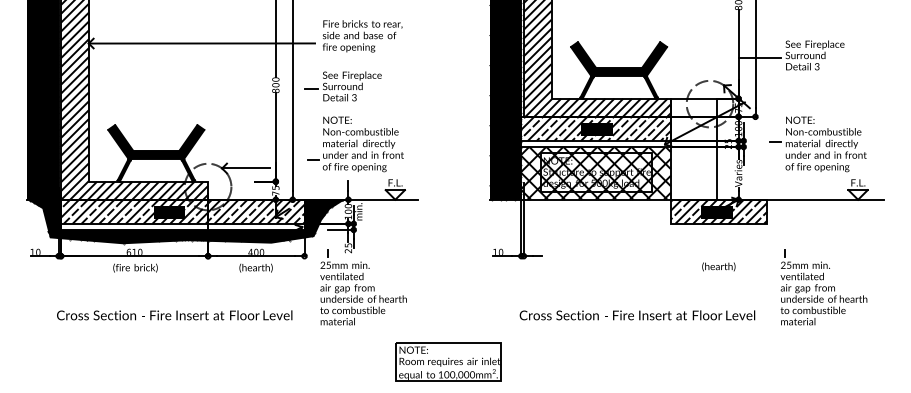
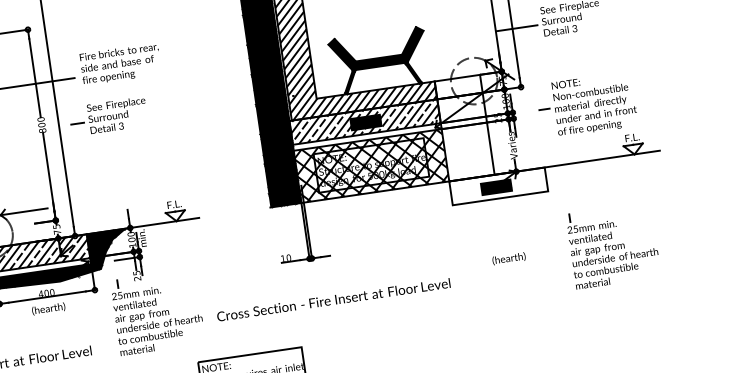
part: (355, 144) -> (129, 172), removed
hatch: (718, 211) -> (498, 186), removed
text: (718, 266) -> (508, 258), moved
text: (637, 315) -> (333, 300), moved

